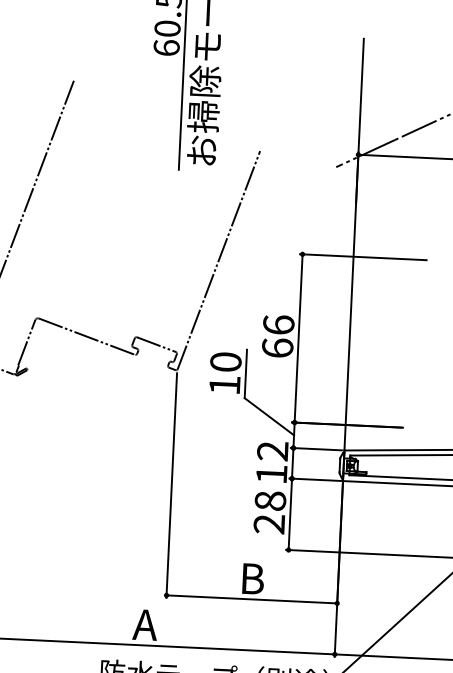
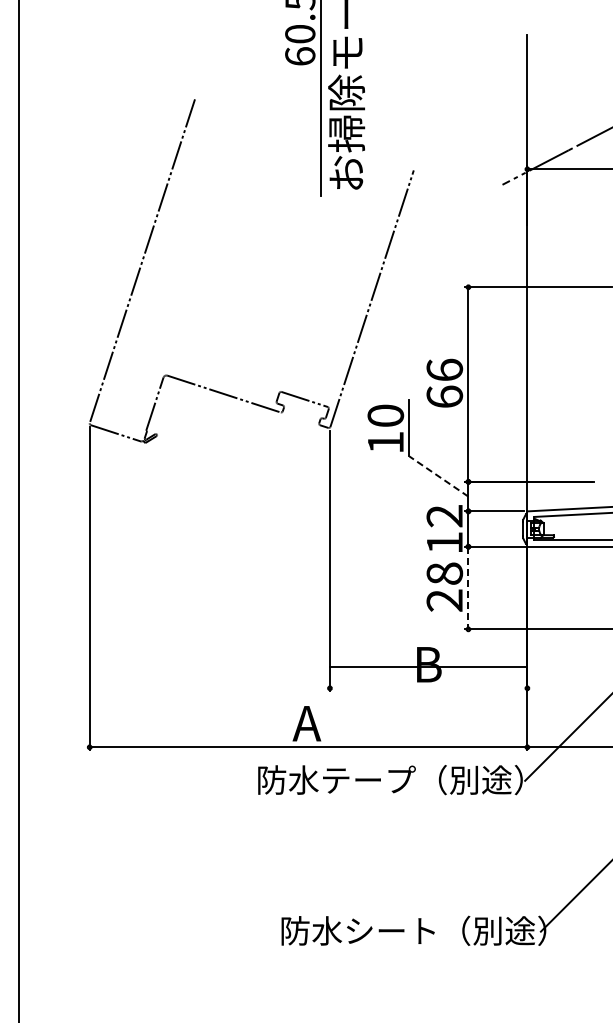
line: (269, 416) -> (438, 476), solid -> dashed
line: (290, 514) -> (468, 588), solid -> dashed
line: (251, 599) -> (428, 667), moved

